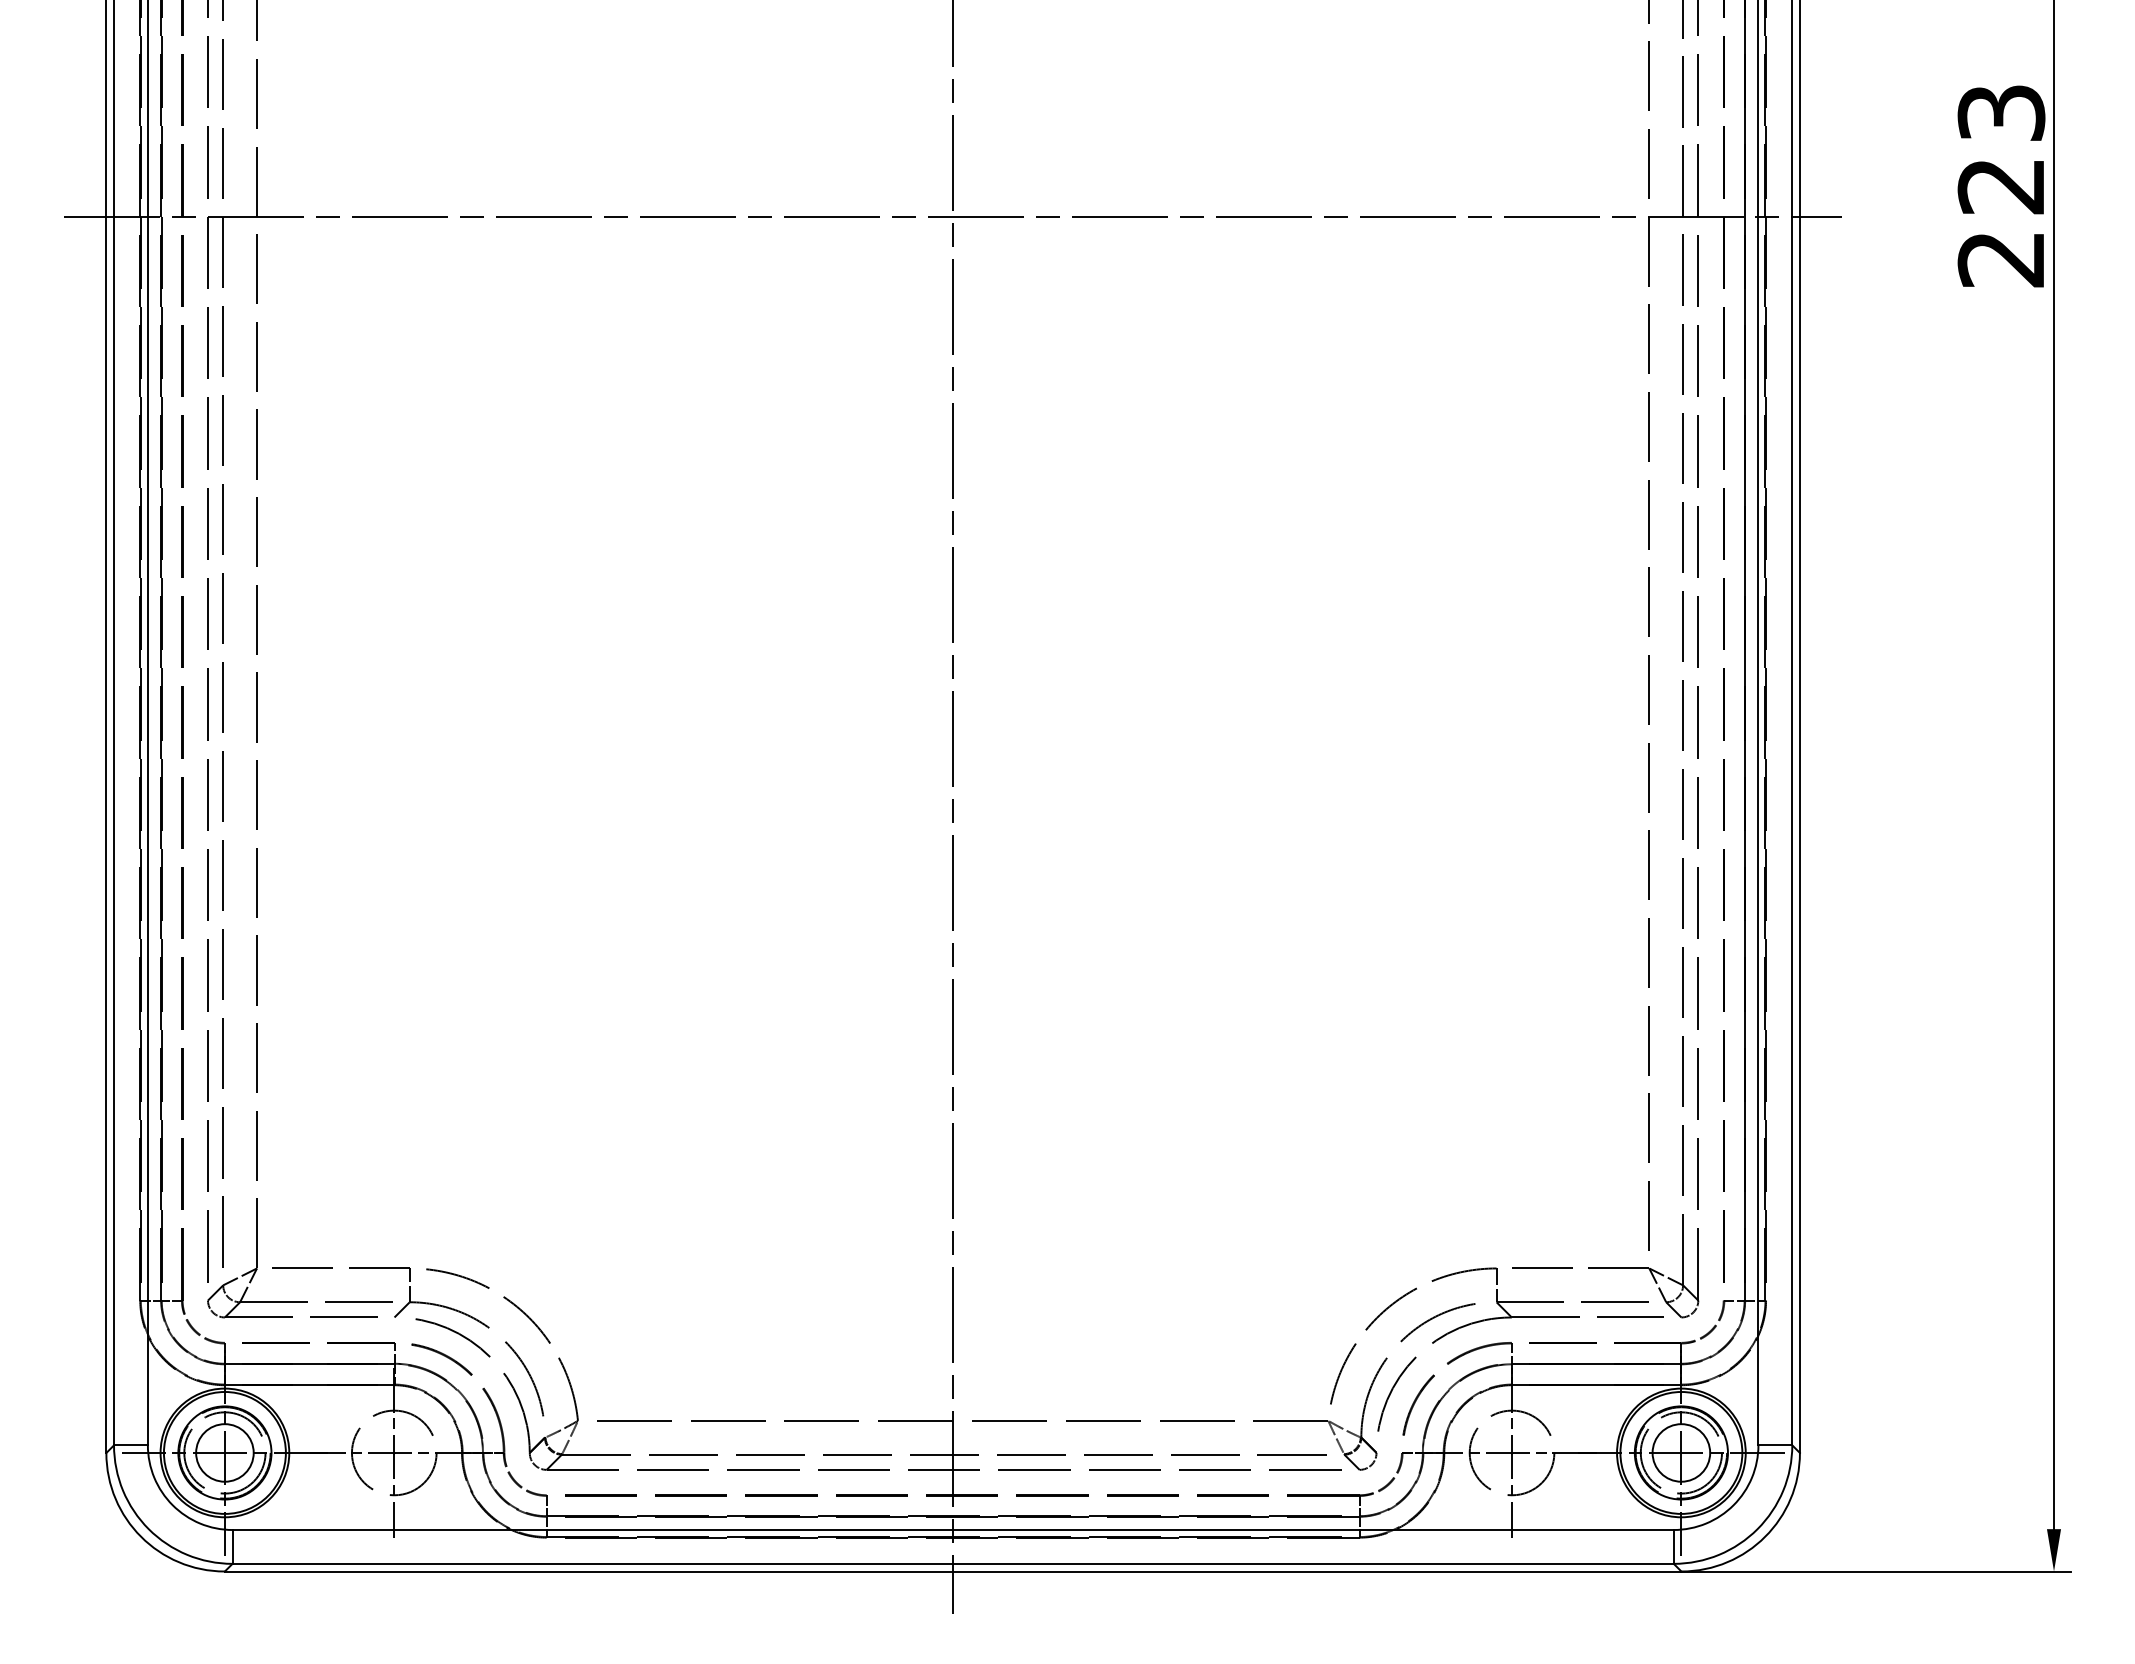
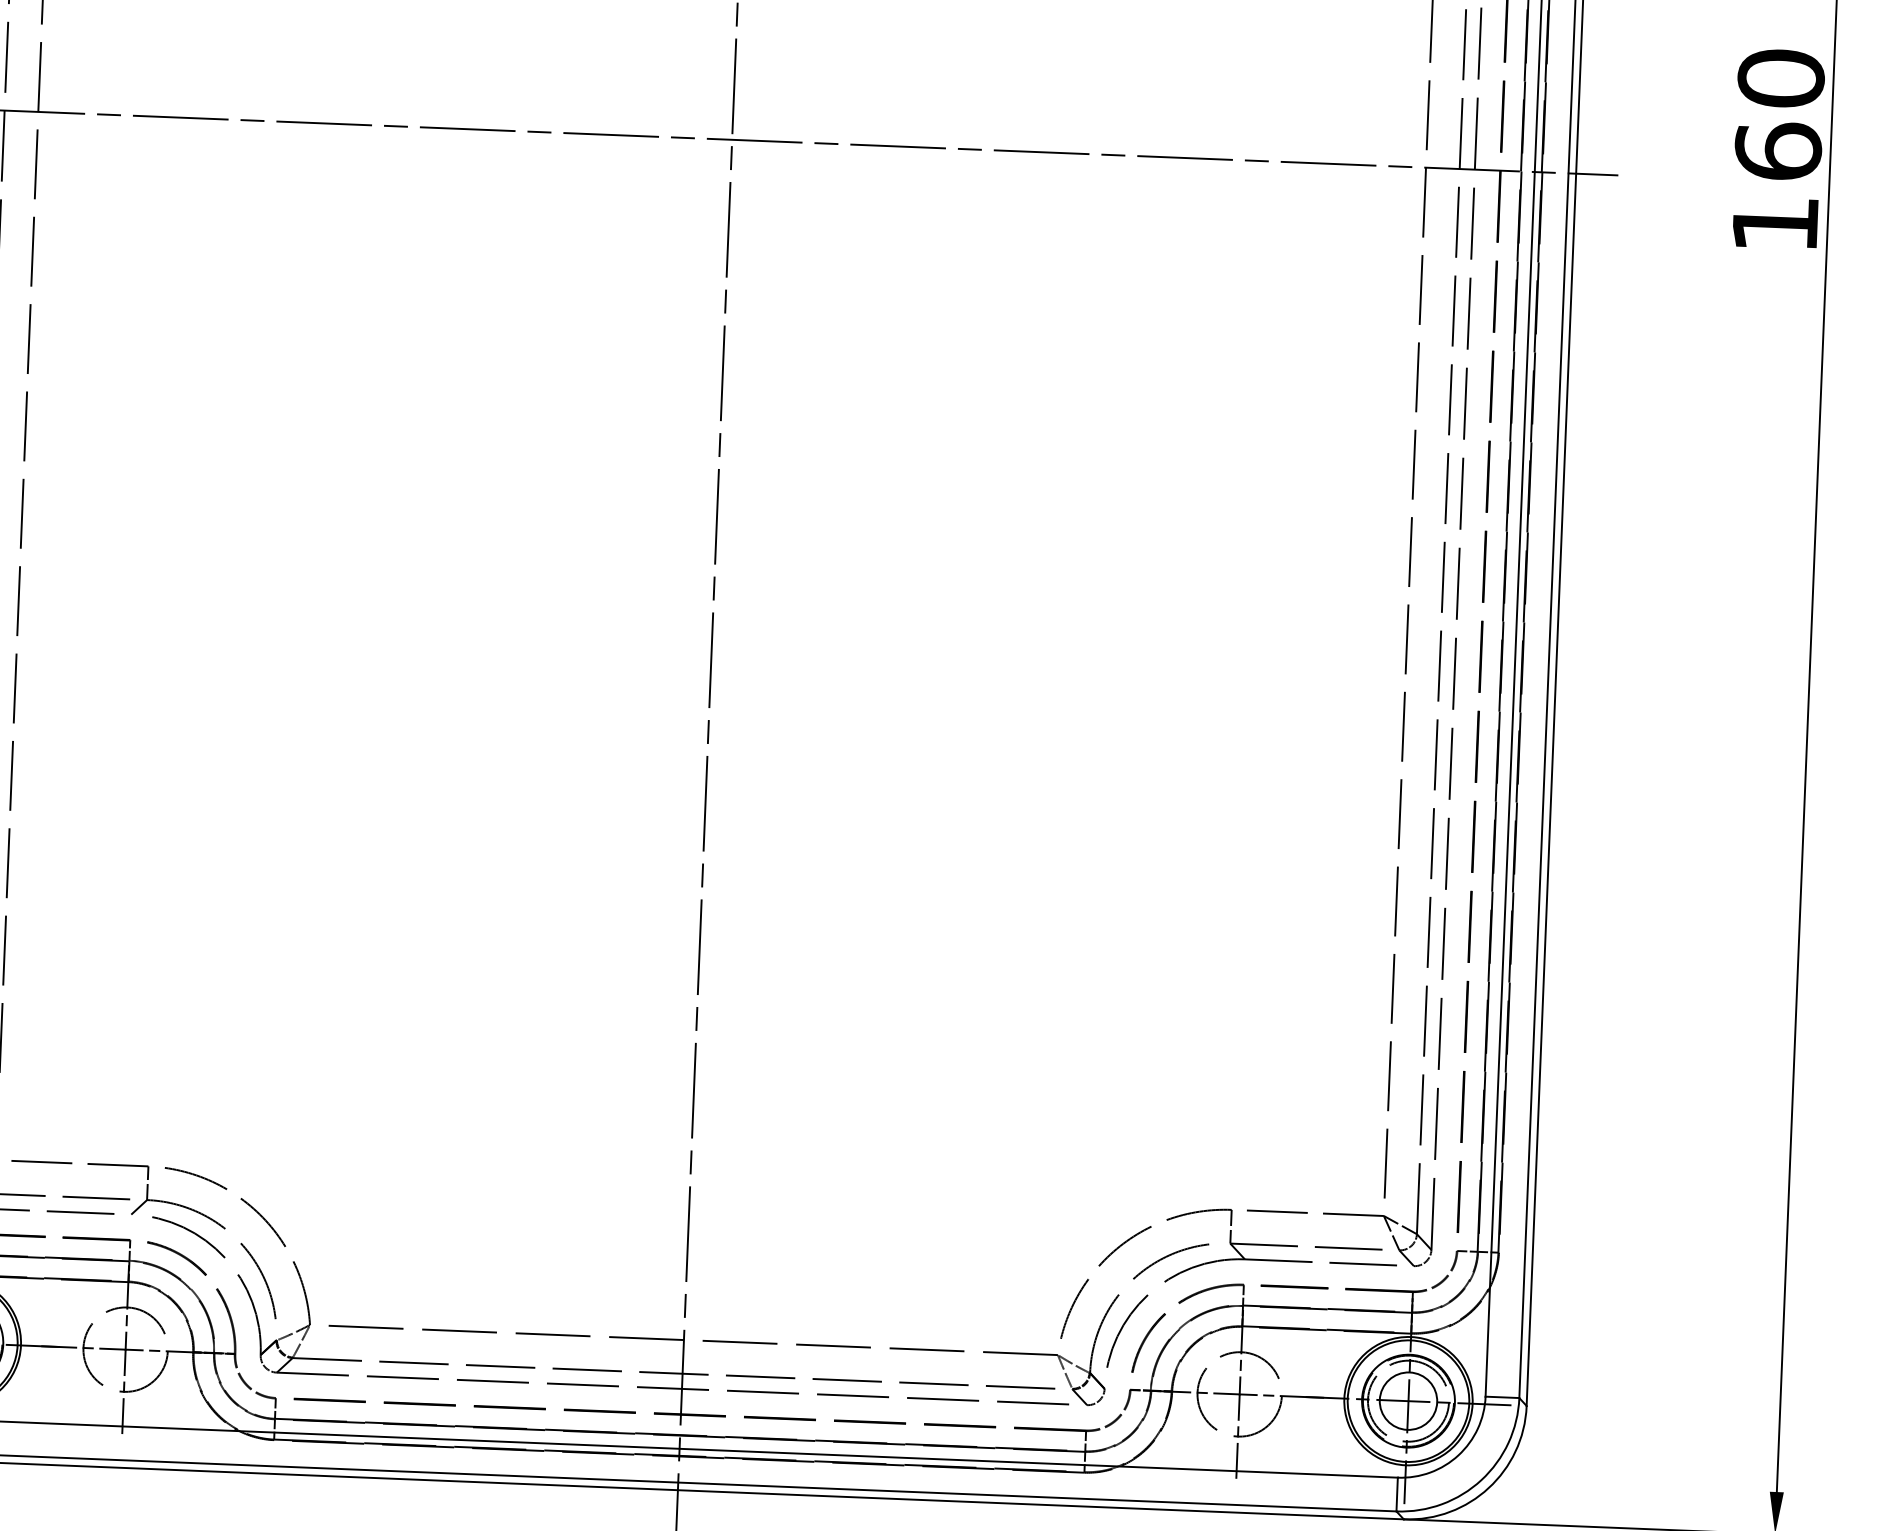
text: (2001, 185) -> (1778, 150), 223 -> 160

